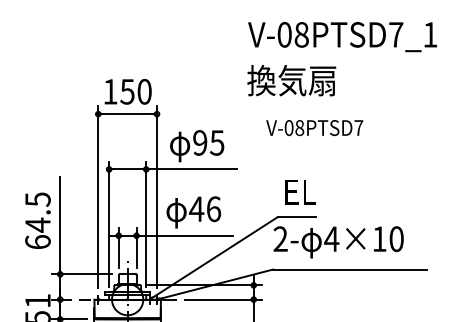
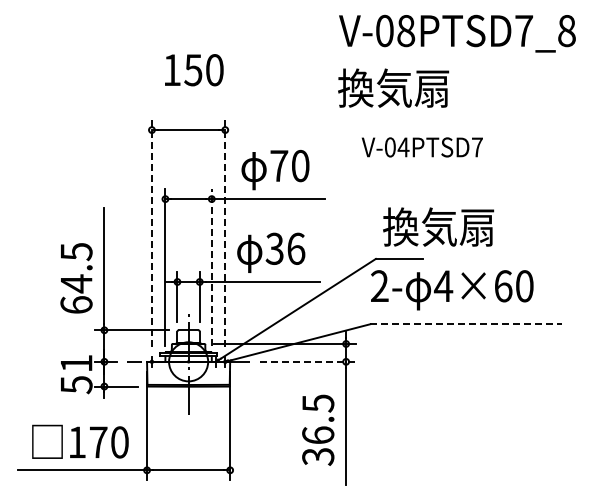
text: (430, 35) -> (566, 31), V-08PTSD7_1 -> V-08PTSD7_8
text: (128, 92) -> (194, 70), moved
text: (299, 128) -> (403, 147), V-08PTSD7 -> V-04PTSD7
text: (208, 142) -> (289, 165), 95 -> 70
text: (327, 191) -> (438, 226), EL -> 換気扇
line: (97, 196) -> (151, 233), solid -> dashed
line: (157, 196) -> (225, 233), solid -> dashed
text: (196, 208) -> (274, 248), 46 -> 36
text: (37, 220) -> (76, 278), moved
line: (146, 224) -> (211, 267), solid -> dashed
text: (379, 239) -> (503, 286), 4×10 -> 4×60
line: (350, 269) -> (466, 324), solid -> dashed
line: (223, 299) -> (308, 361), solid -> dashed

